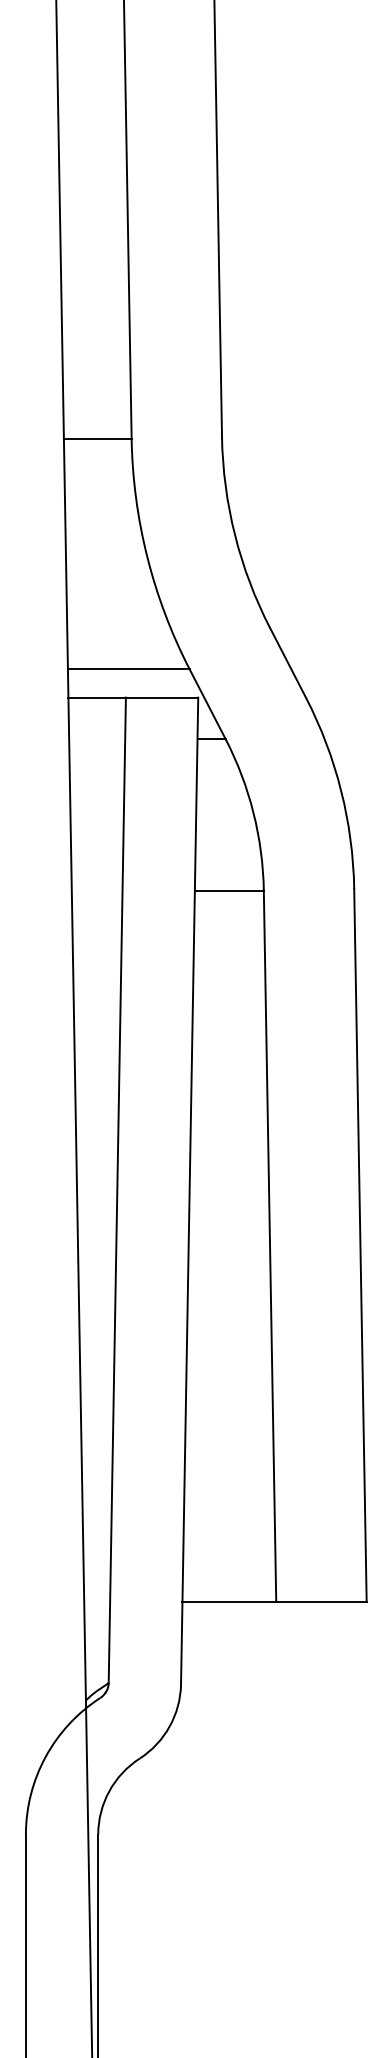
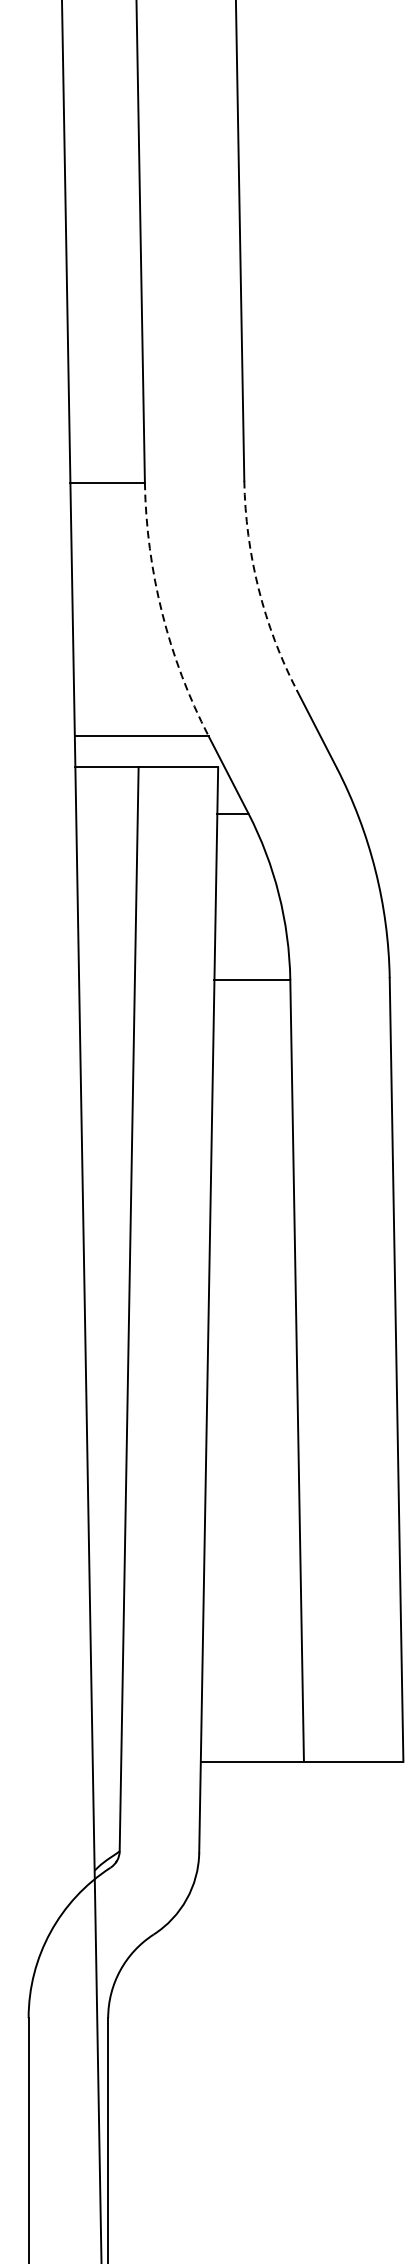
arc: (235, 535) -> (259, 589), solid -> dashed
arc: (147, 557) -> (162, 613), solid -> dashed

